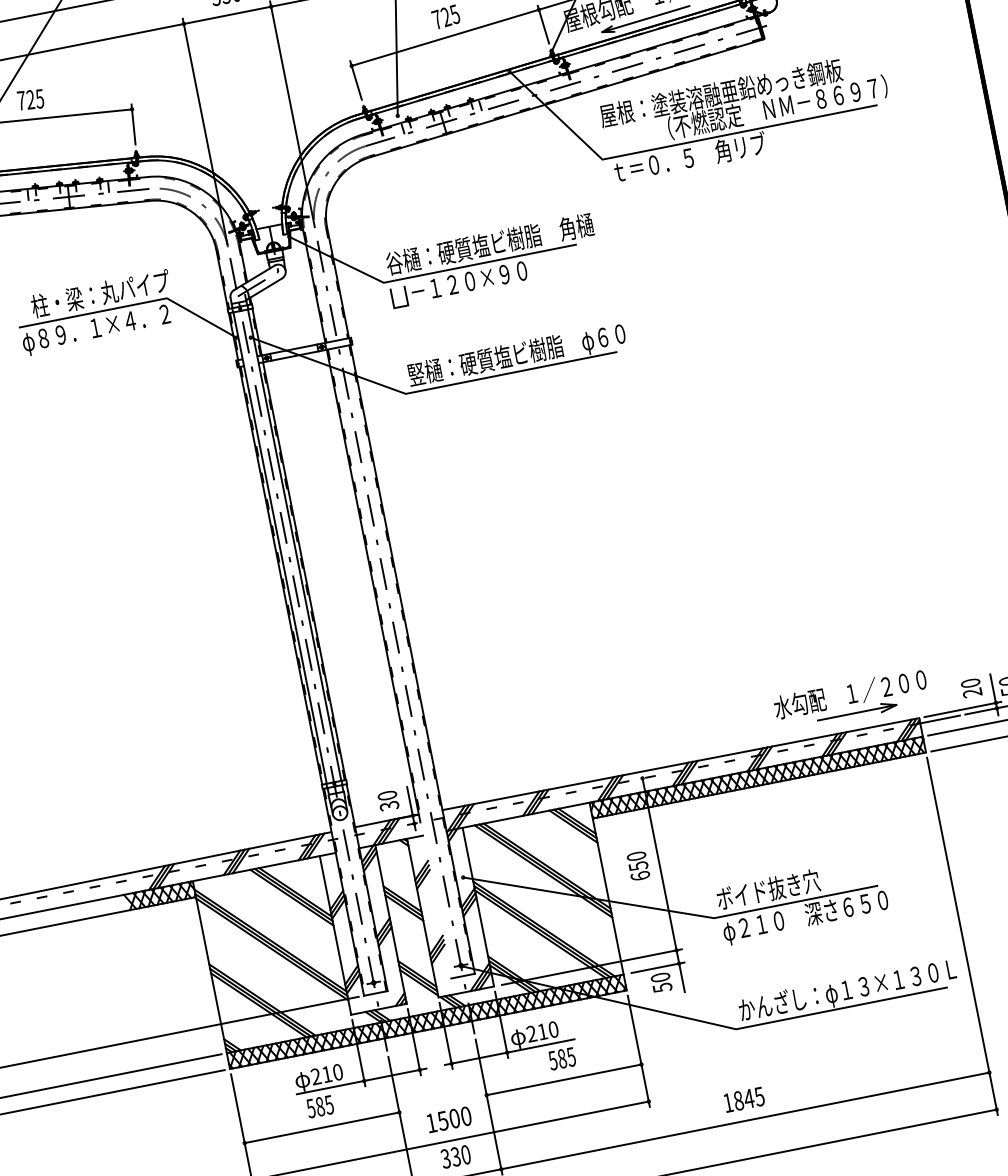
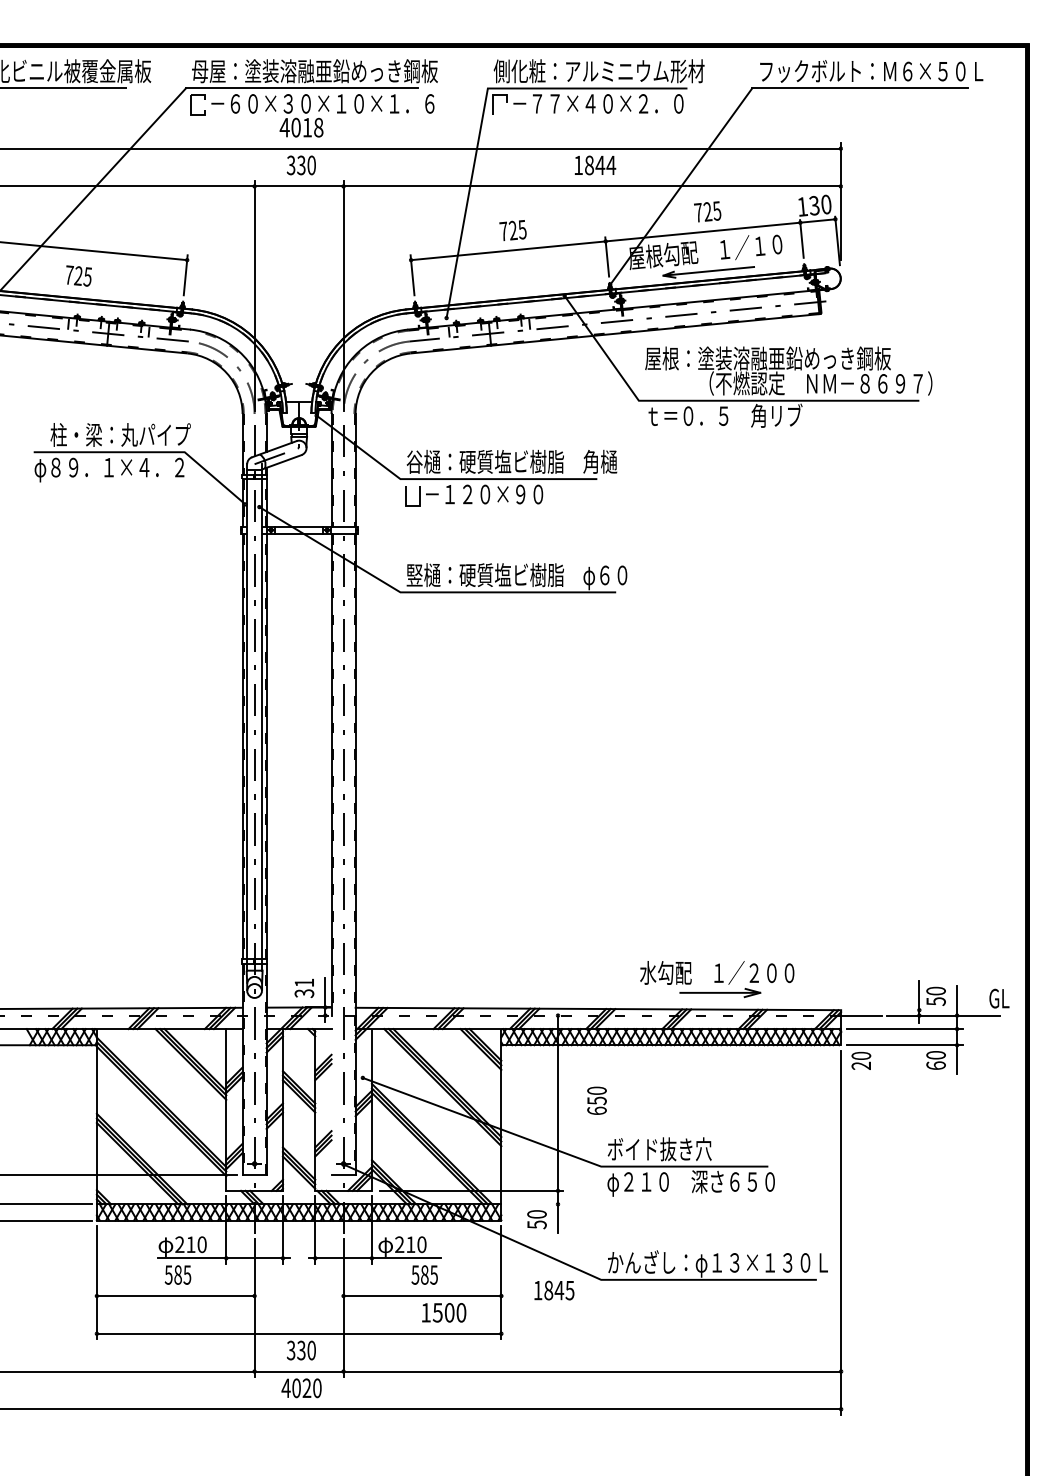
text: (30, 99) -> (78, 275), moved
text: (971, 687) -> (861, 1060), moved
part: (851, 700) -> (717, 979), moved
line: (962, 709) -> (885, 1010), removed
text: (387, 795) -> (304, 982), 30 -> 31
text: (637, 865) -> (596, 1100), moved
line: (658, 967) -> (536, 1204), removed
text: (744, 1099) -> (554, 1290), moved
text: (449, 1119) -> (444, 1312), moved

